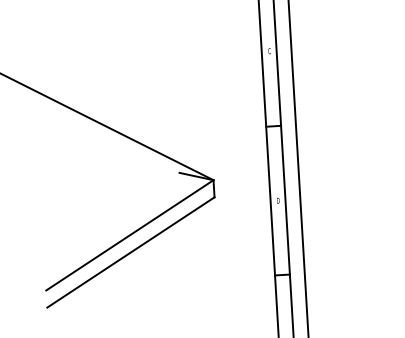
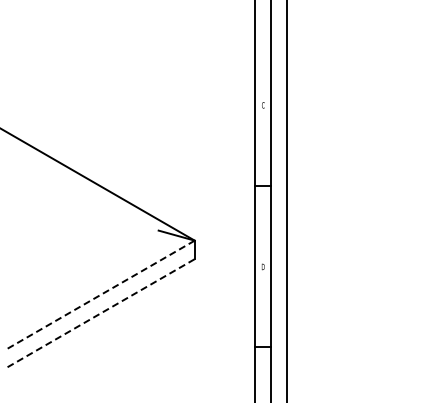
line: (129, 235) -> (100, 294), solid -> dashed
line: (131, 251) -> (101, 312), solid -> dashed

